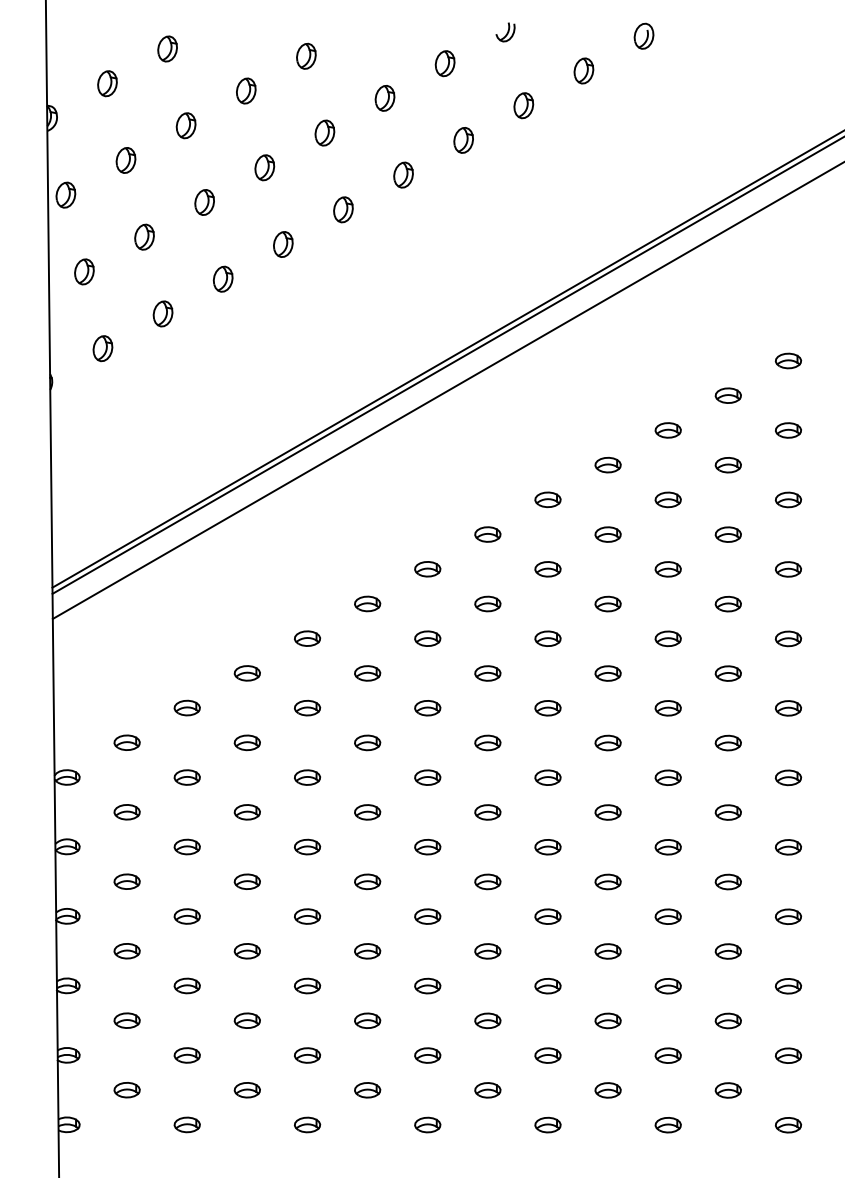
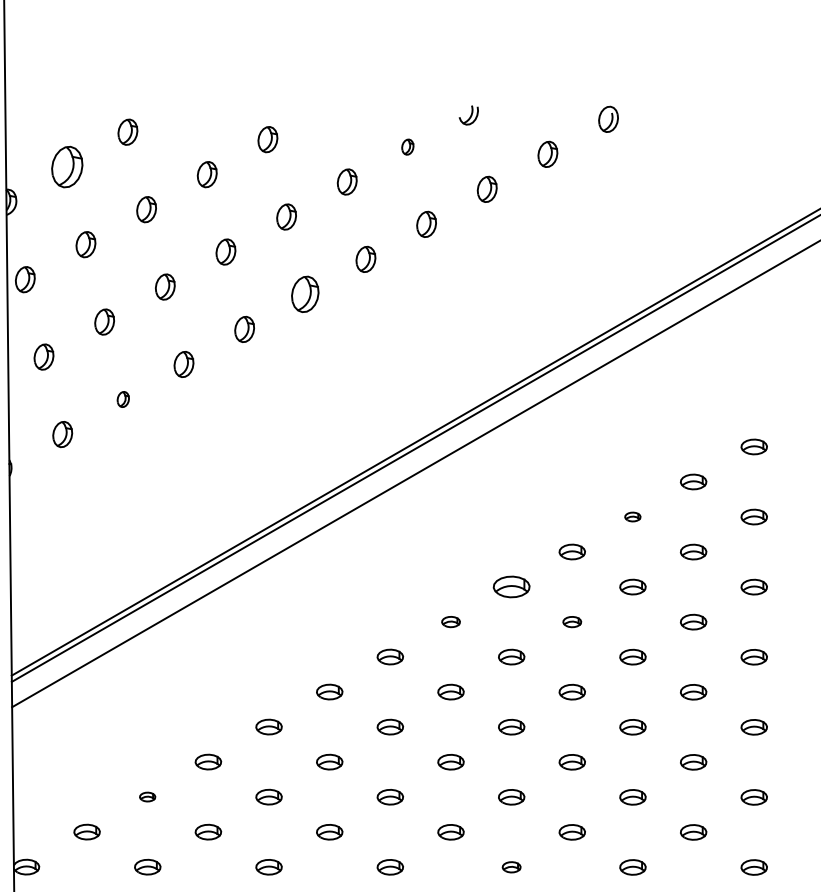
part: (444, 63) -> (407, 146), size x0.6
part: (107, 83) -> (67, 167), size x1.6
part: (343, 209) -> (305, 294), size x1.4
part: (162, 313) -> (122, 399), size x0.6
part: (667, 430) -> (632, 517), size x0.6
part: (547, 499) -> (511, 586), size x1.4
part: (487, 534) -> (450, 621), size x0.7
part: (607, 534) -> (571, 621), size x0.7
part: (186, 707) -> (146, 796), size x0.6
part: (547, 777) -> (511, 867), size x0.7

